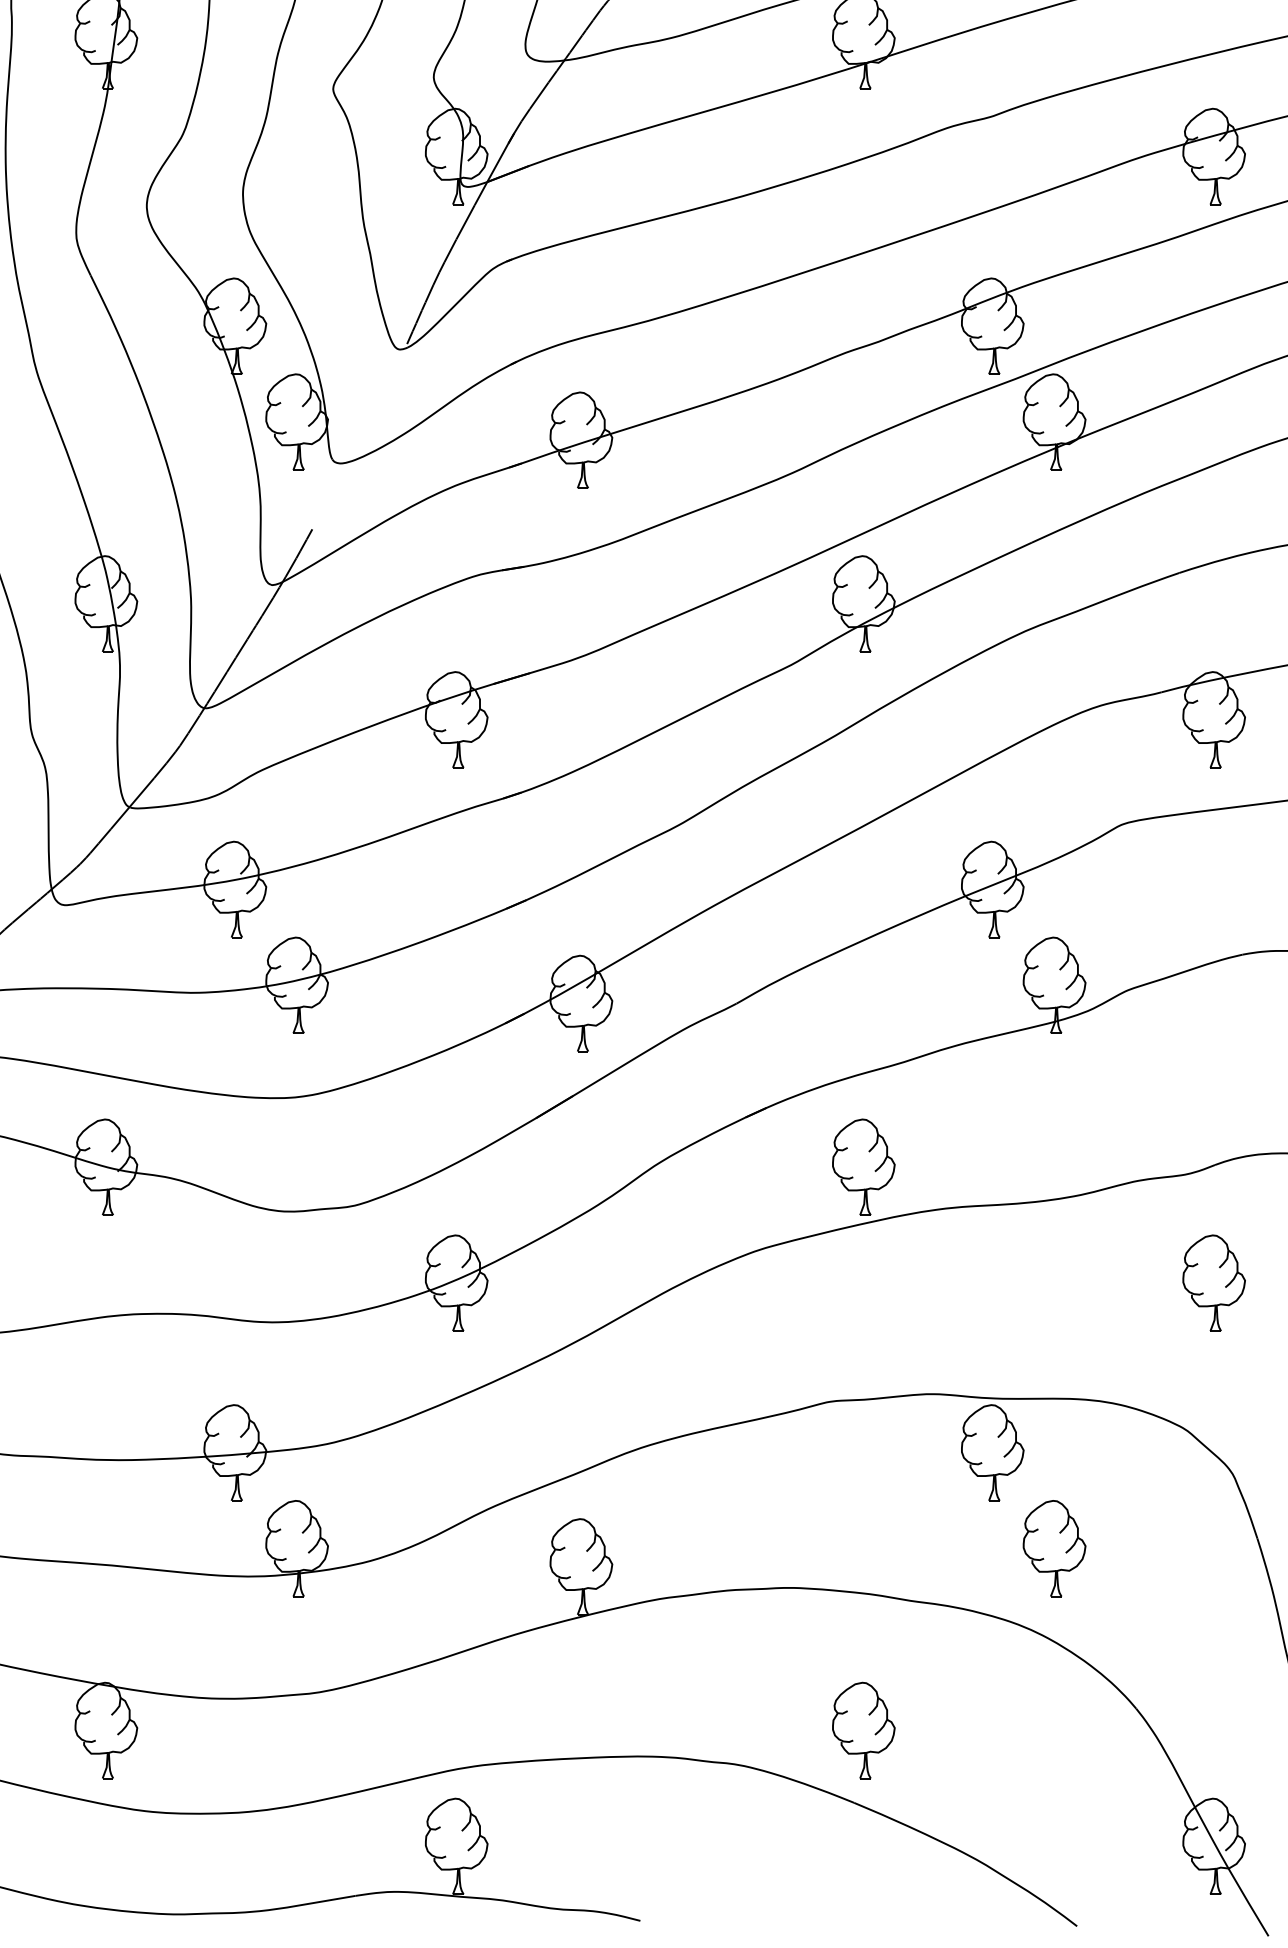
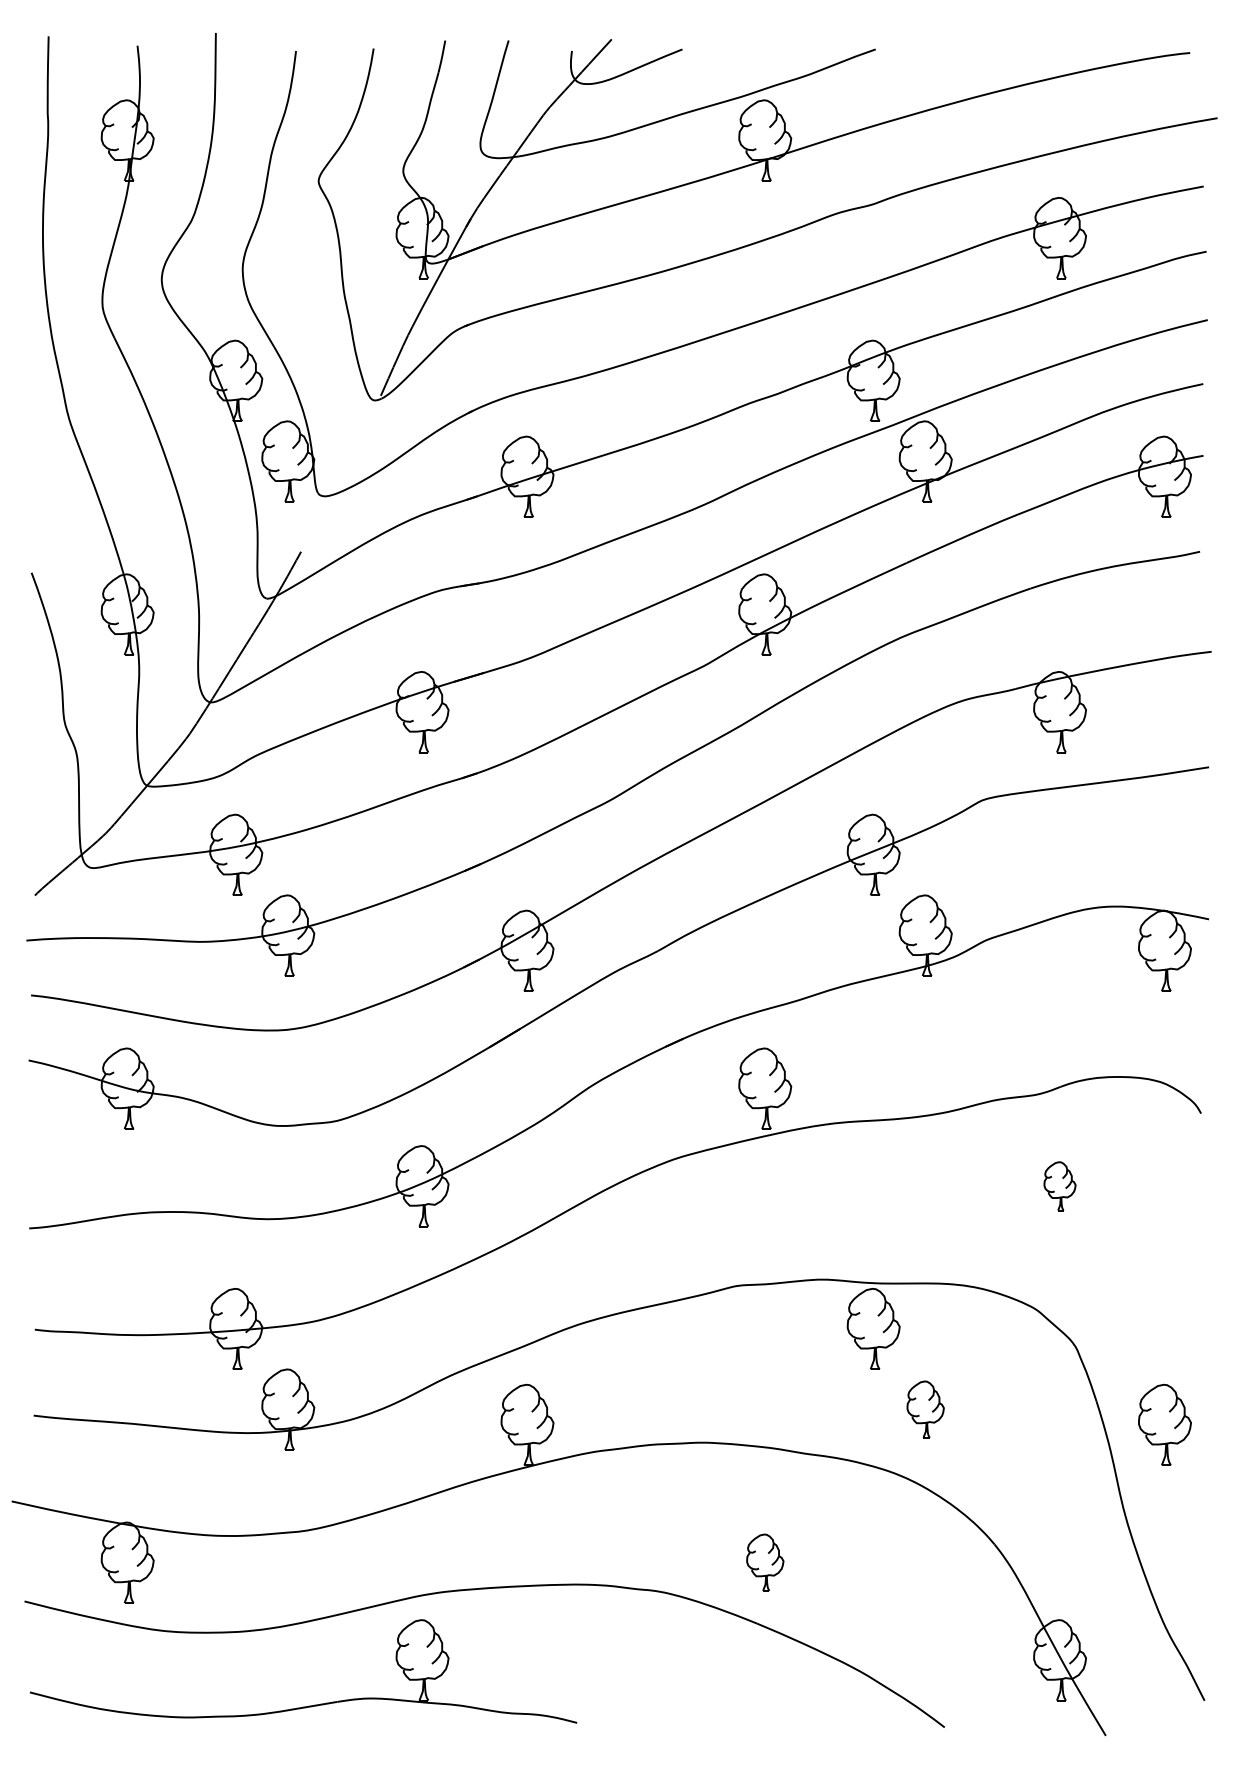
part: (1213, 1283) -> (1059, 1186), size x0.6
part: (1054, 1548) -> (925, 1409), size x0.7
part: (864, 1730) -> (765, 1562), size x0.7

